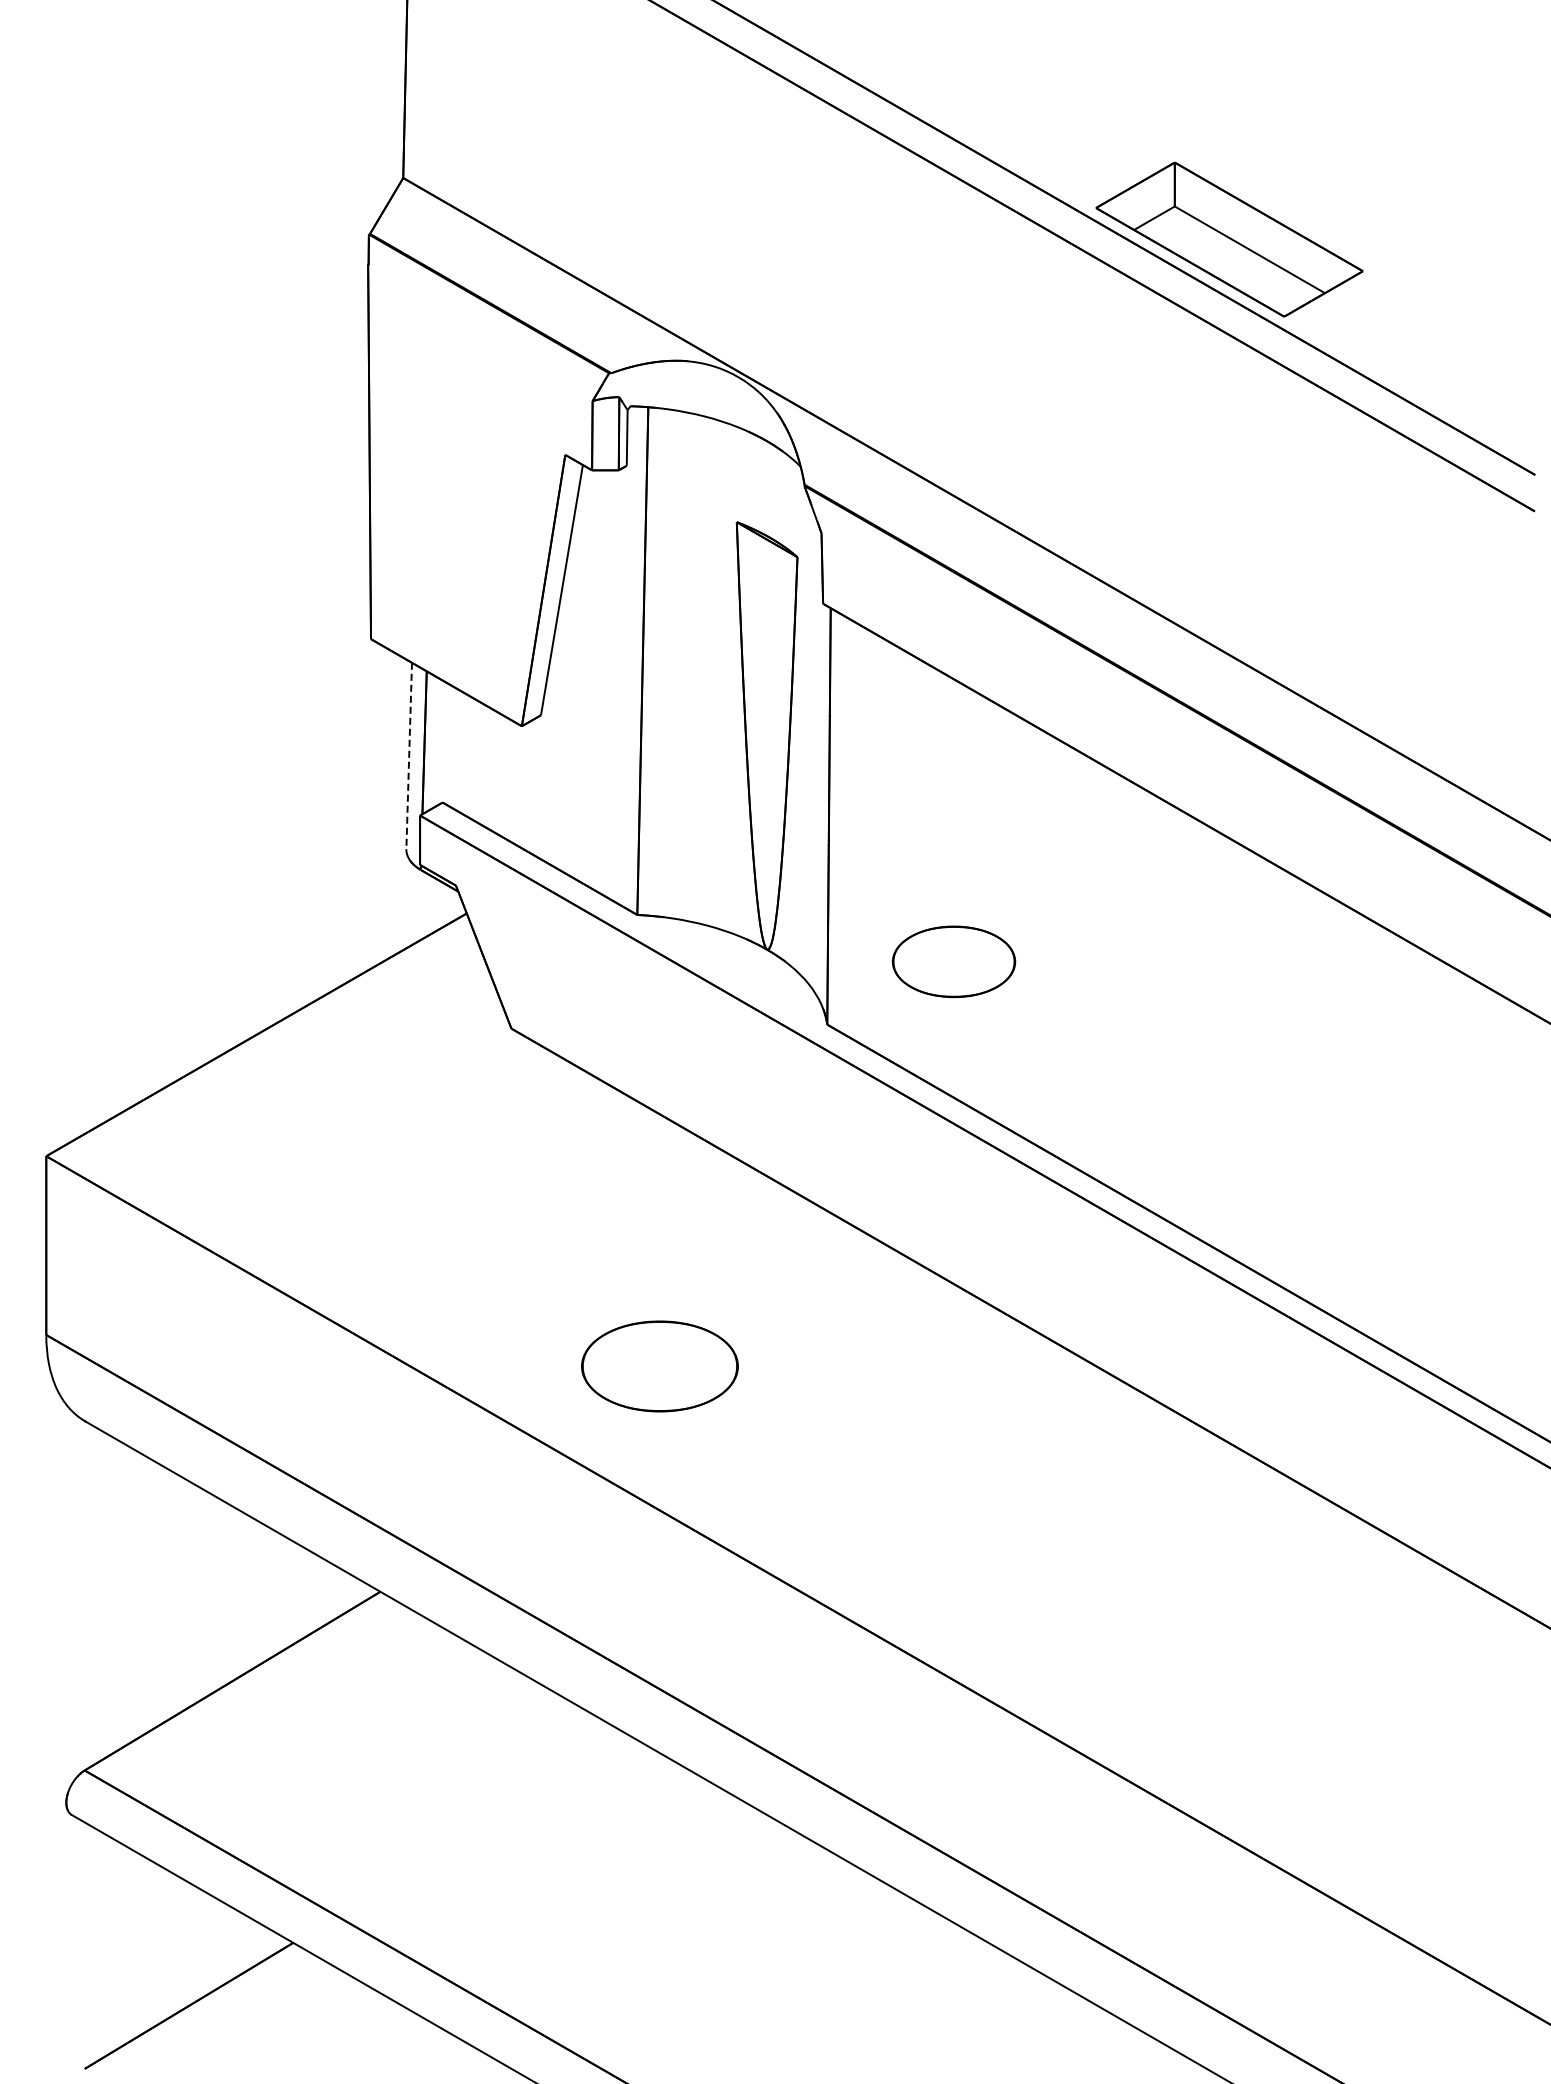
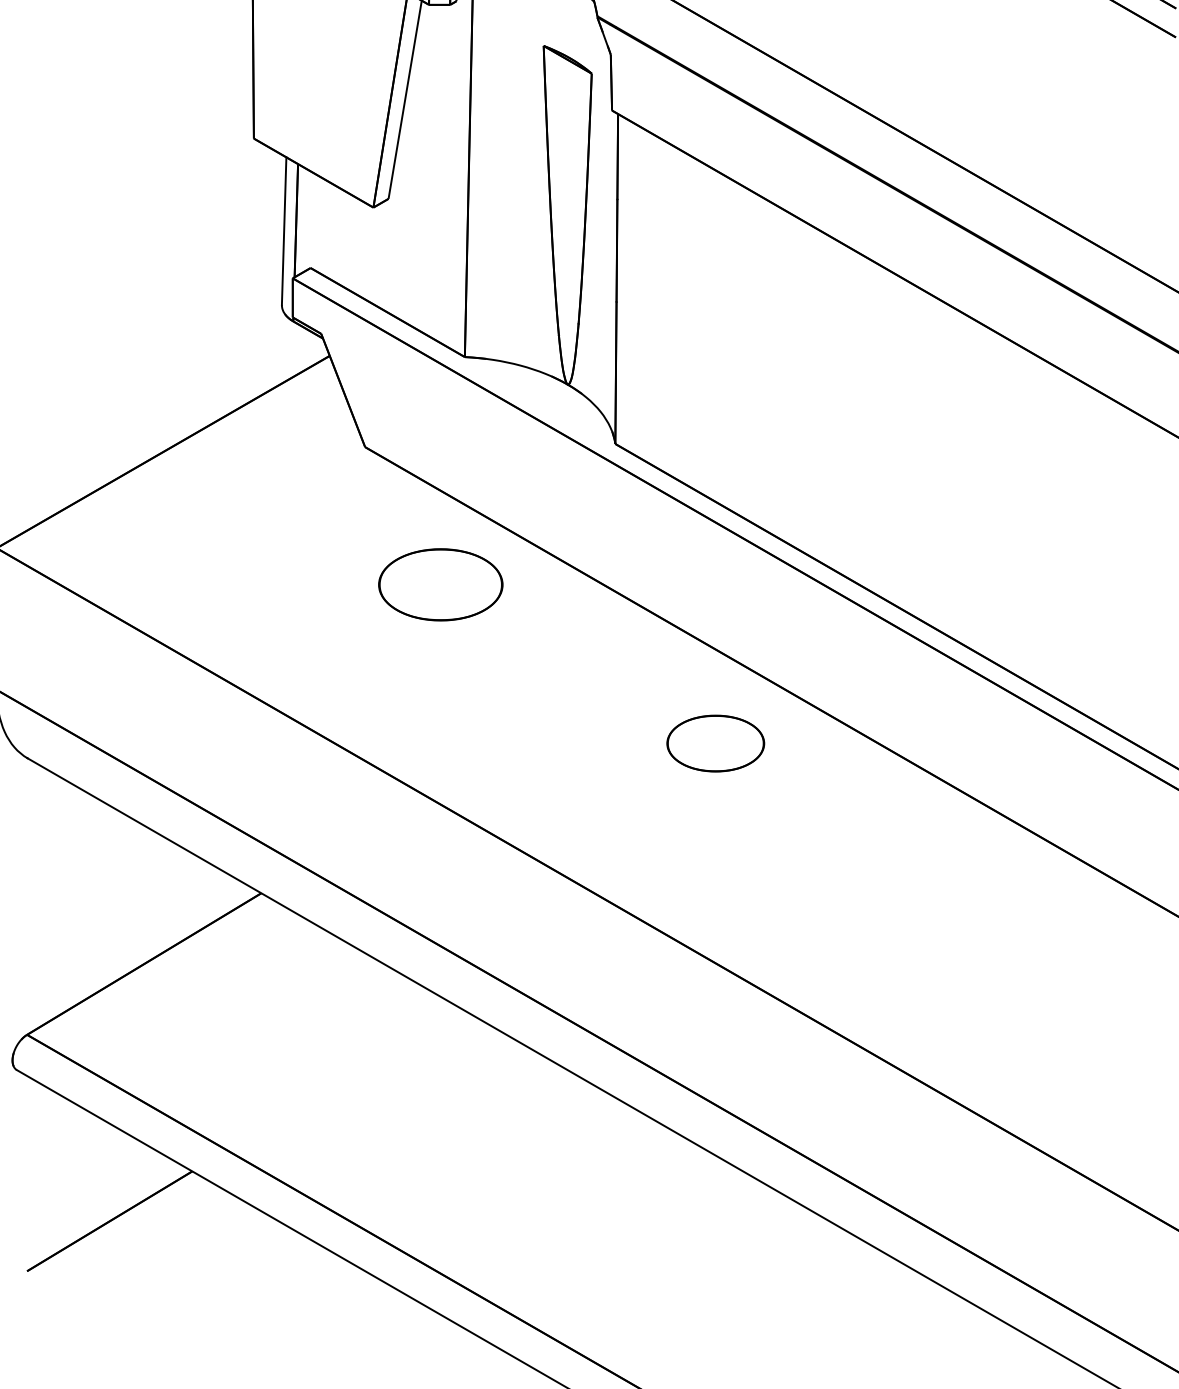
line: (409, 756) -> (284, 231), dashed -> solid
part: (953, 961) -> (715, 743), moved
part: (659, 1366) -> (440, 584), moved

